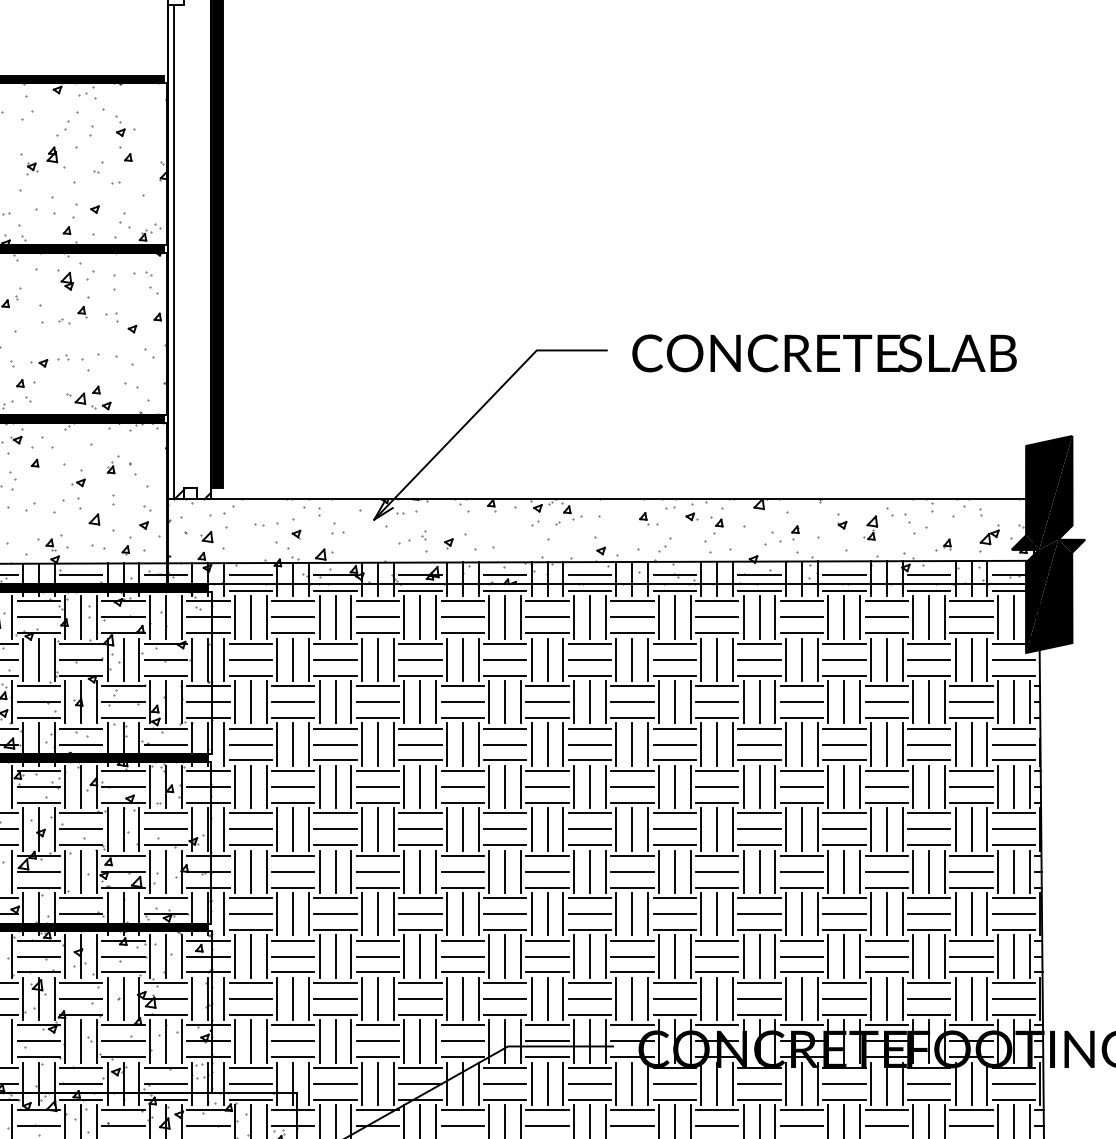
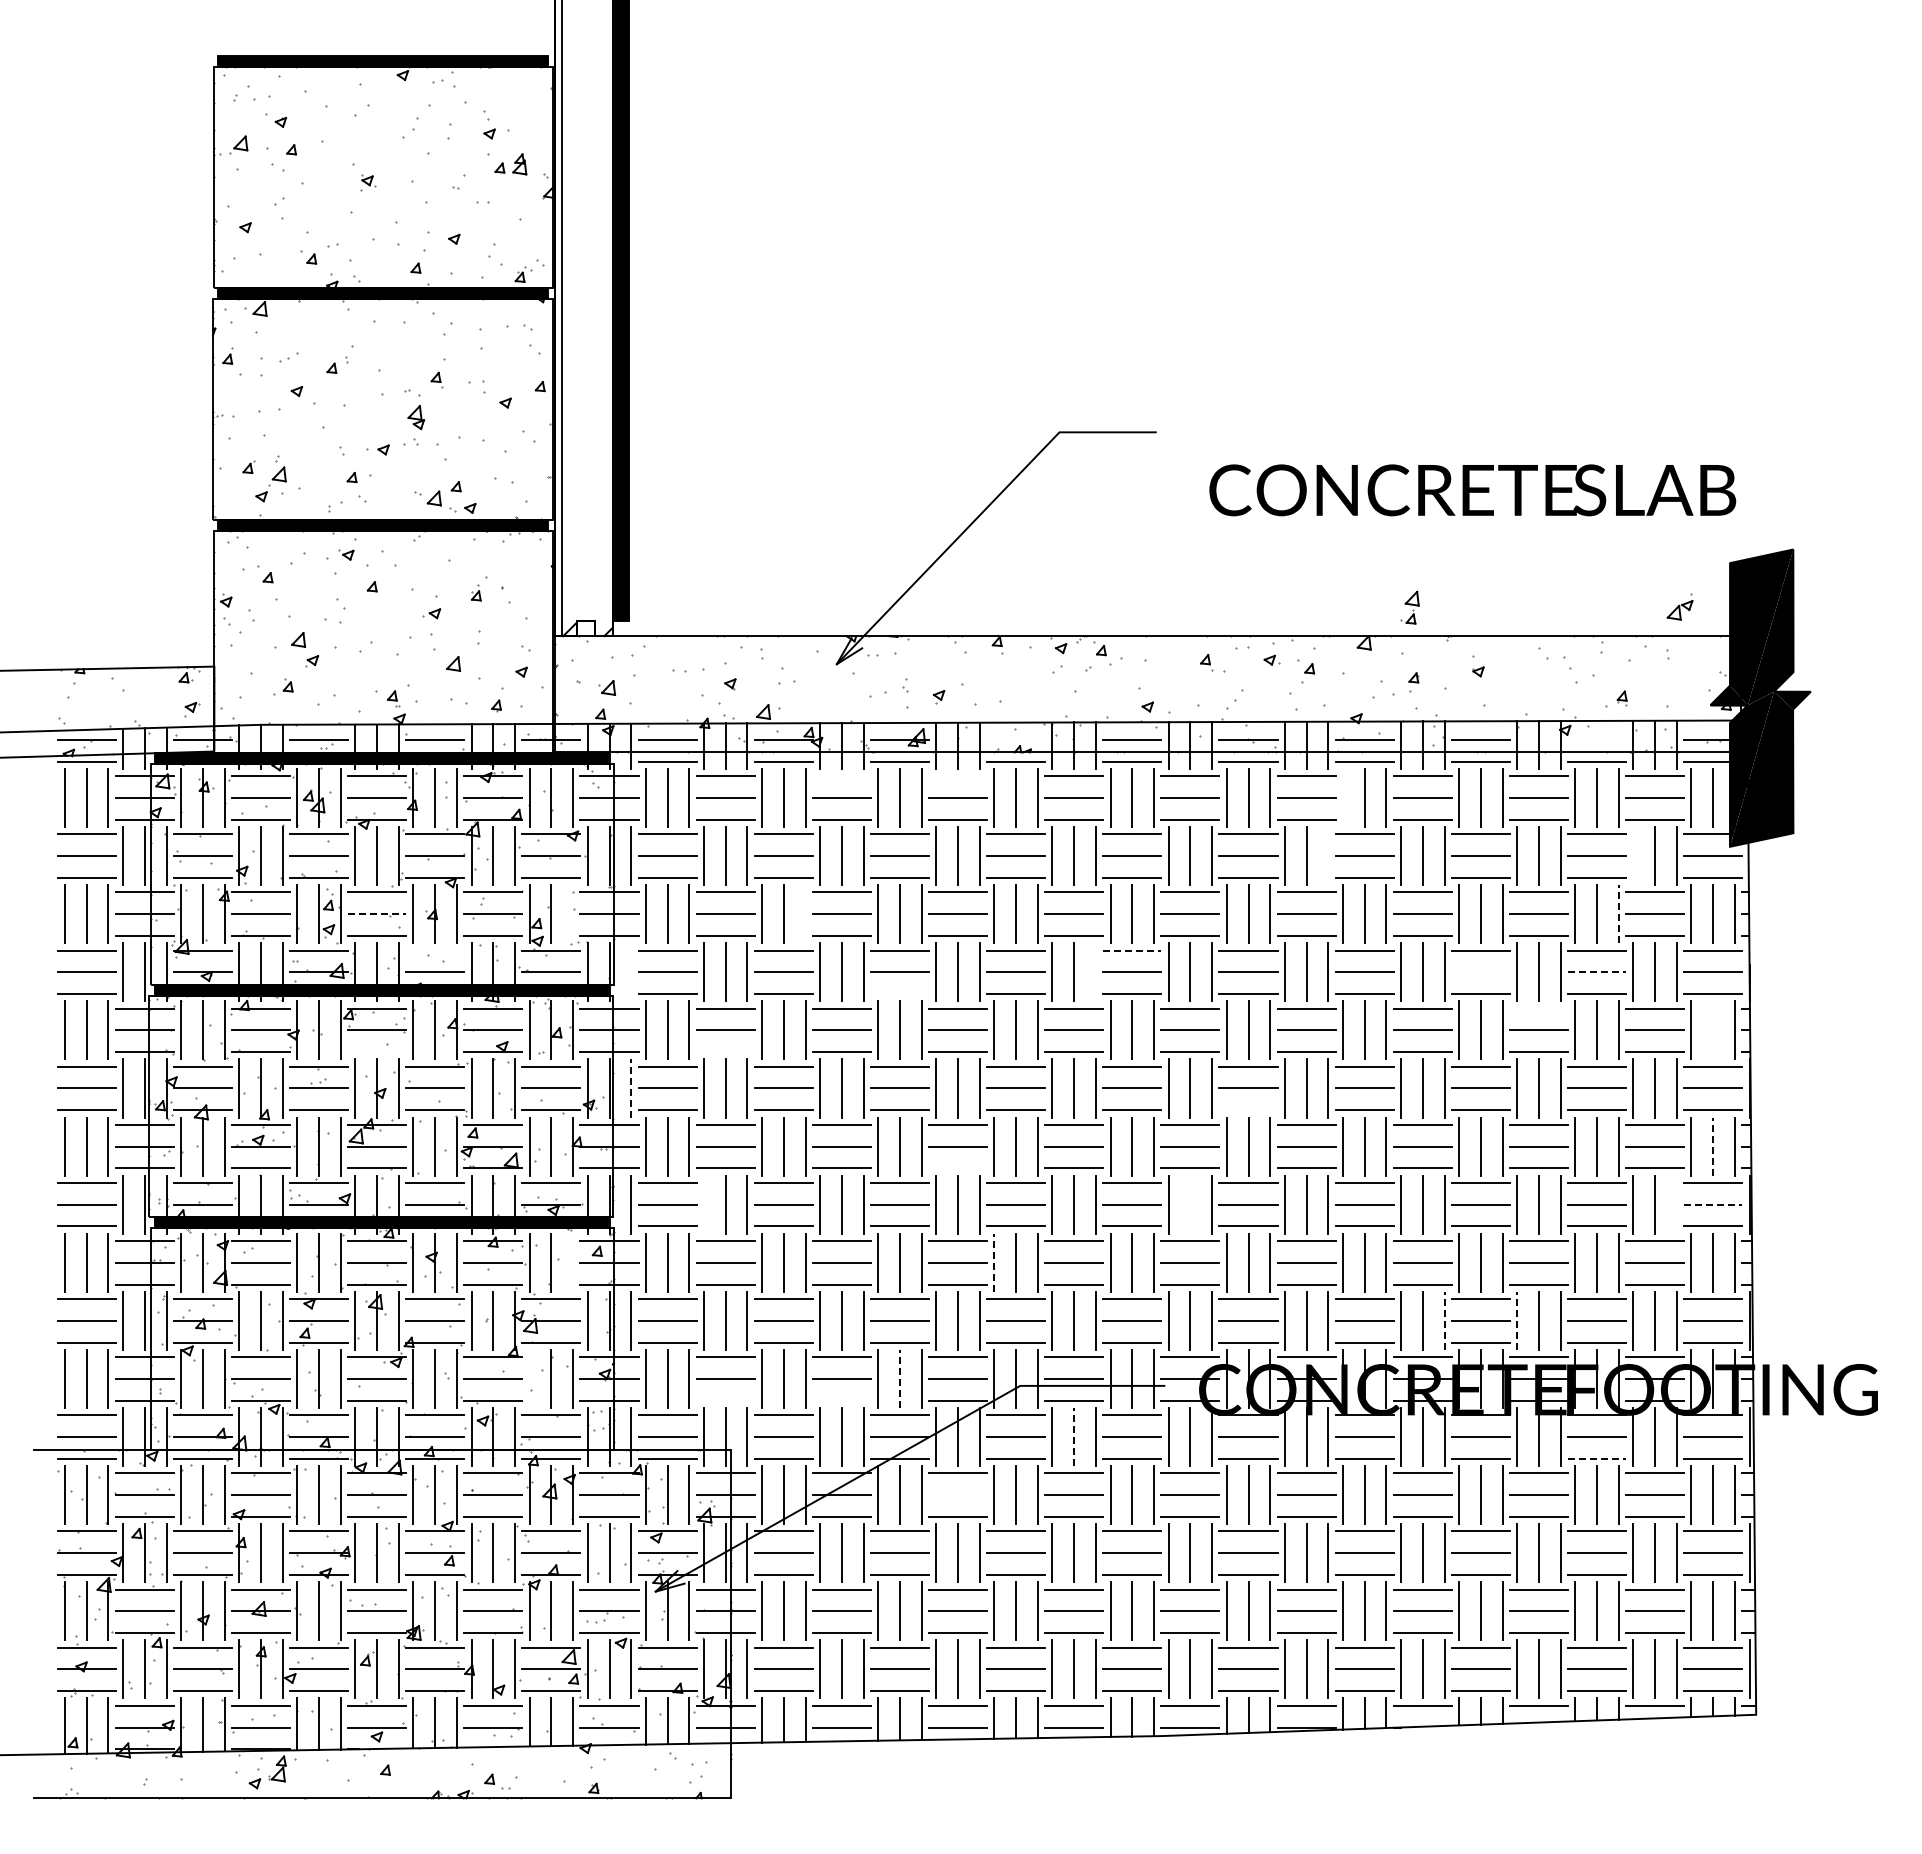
part: (52, 154) -> (519, 164), moved
part: (67, 281) -> (416, 417), moved
text: (824, 353) -> (1472, 490), moved
part: (870, 527) -> (1409, 607), moved
part: (989, 534) -> (1679, 606), moved
line: (505, 574) -> (1016, 739), removed
line: (929, 574) -> (1597, 739), removed
line: (377, 601) -> (841, 776), removed
line: (463, 601) -> (958, 776), removed
line: (743, 617) -> (1342, 798), removed
line: (733, 660) -> (1328, 856), removed
line: (955, 660) -> (1633, 856), removed
line: (944, 701) -> (1618, 913), solid -> dashed
line: (38, 702) -> (377, 914), solid -> dashed
line: (182, 702) -> (573, 914), removed
line: (351, 702) -> (805, 914), removed
line: (81, 728) -> (435, 950), removed
line: (590, 728) -> (1132, 950), solid -> dashed
line: (224, 744) -> (631, 972), removed
line: (563, 744) -> (1096, 972), removed
line: (844, 744) -> (1480, 972), removed
line: (929, 744) -> (1597, 972), solid -> dashed
line: (419, 760) -> (899, 994), removed
line: (886, 771) -> (1538, 1008), removed
line: (1014, 787) -> (1713, 1030), removed
line: (38, 803) -> (377, 1052), removed
line: (292, 803) -> (725, 1052), removed
line: (224, 829) -> (631, 1088), solid -> dashed
line: (674, 845) -> (1248, 1110), removed
line: (1014, 871) -> (1713, 1146), solid -> dashed
line: (463, 887) -> (958, 1168), removed
line: (276, 914) -> (703, 1204), removed
line: (632, 914) -> (1190, 1204), removed
line: (987, 914) -> (1676, 1204), removed
line: (1014, 914) -> (1713, 1204), solid -> dashed
line: (182, 956) -> (573, 1262), removed
line: (489, 956) -> (994, 1262), solid -> dashed
line: (817, 998) -> (1444, 1320), solid -> dashed
line: (871, 998) -> (1517, 1320), solid -> dashed
line: (149, 1041) -> (529, 1378), removed
line: (419, 1041) -> (899, 1378), solid -> dashed
line: (292, 1057) -> (725, 1400), removed
line: (377, 1057) -> (841, 1400), removed
line: (547, 1083) -> (1074, 1436), solid -> dashed
line: (929, 1099) -> (1597, 1458), solid -> dashed
line: (463, 1126) -> (958, 1495), removed

